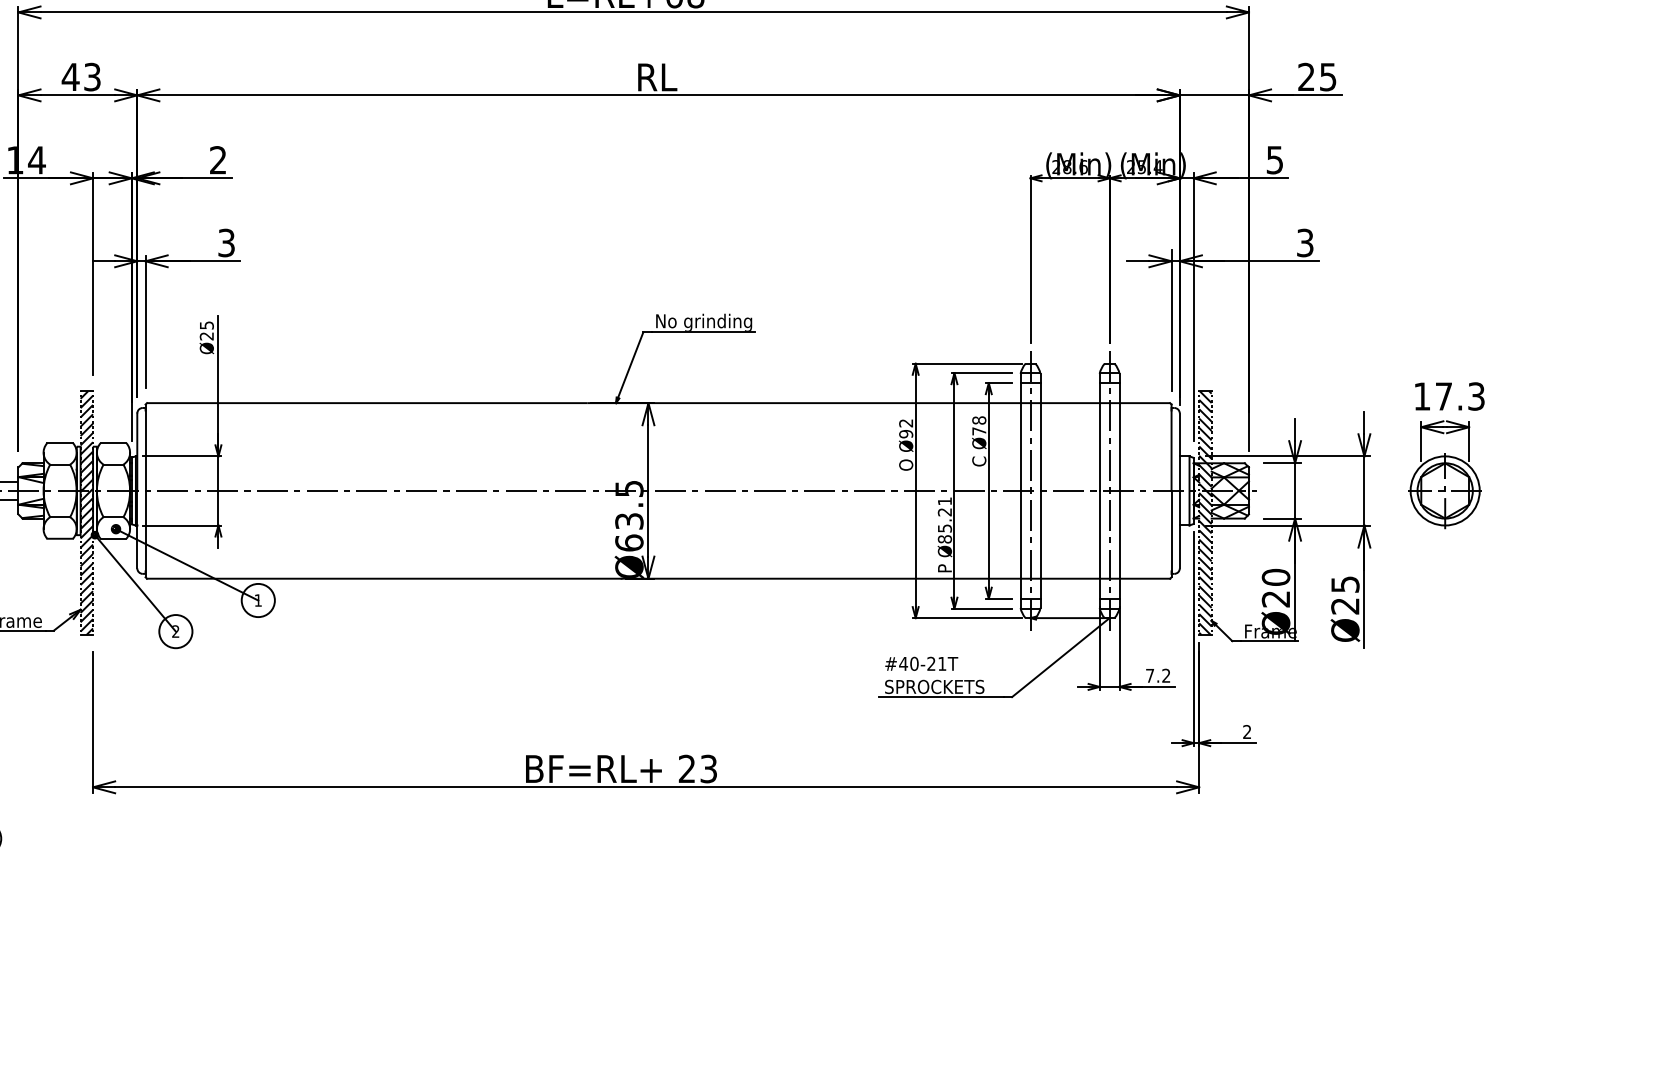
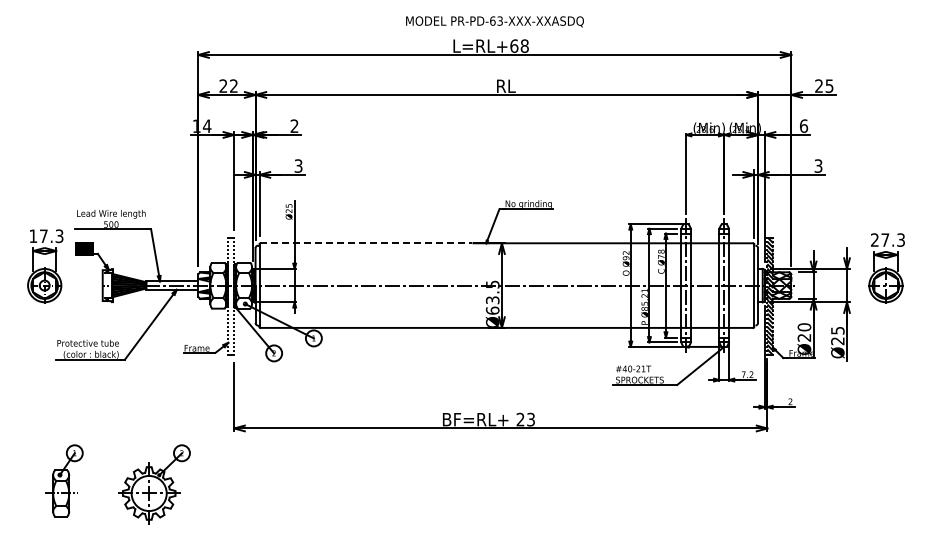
text: (81, 75) -> (228, 85), 43 -> 22
text: (1276, 158) -> (804, 125), 5 -> 6
text: (1421, 395) -> (874, 239), 17.3 -> 27.3
line: (367, 403) -> (366, 243), solid -> dashed
hatch: (87, 513) -> (231, 296), removed

